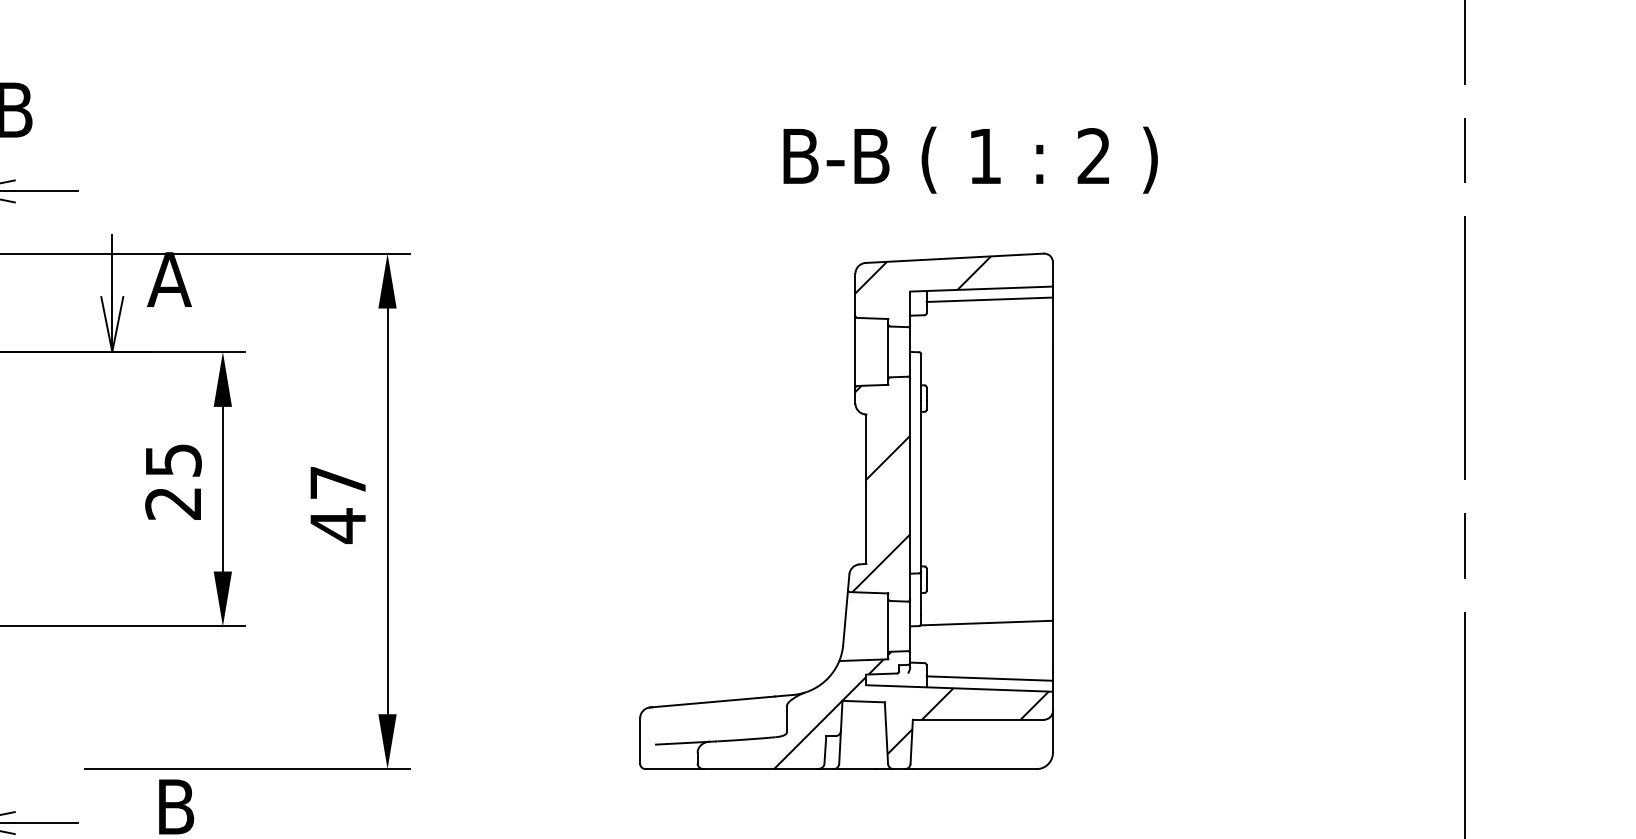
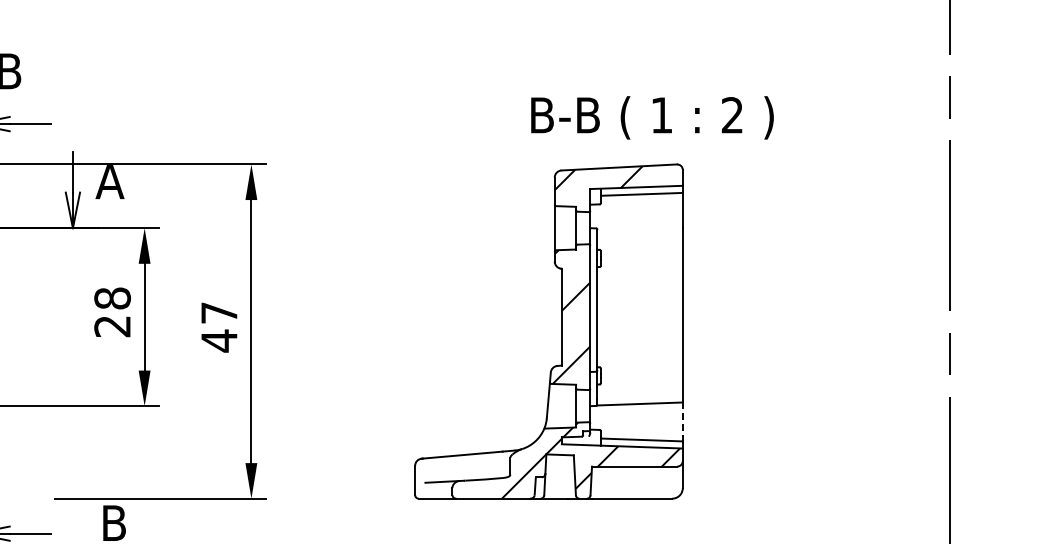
text: (970, 159) -> (652, 117), moved
text: (173, 460) -> (112, 298), 25 -> 28
line: (1052, 646) -> (682, 419), solid -> dashed

